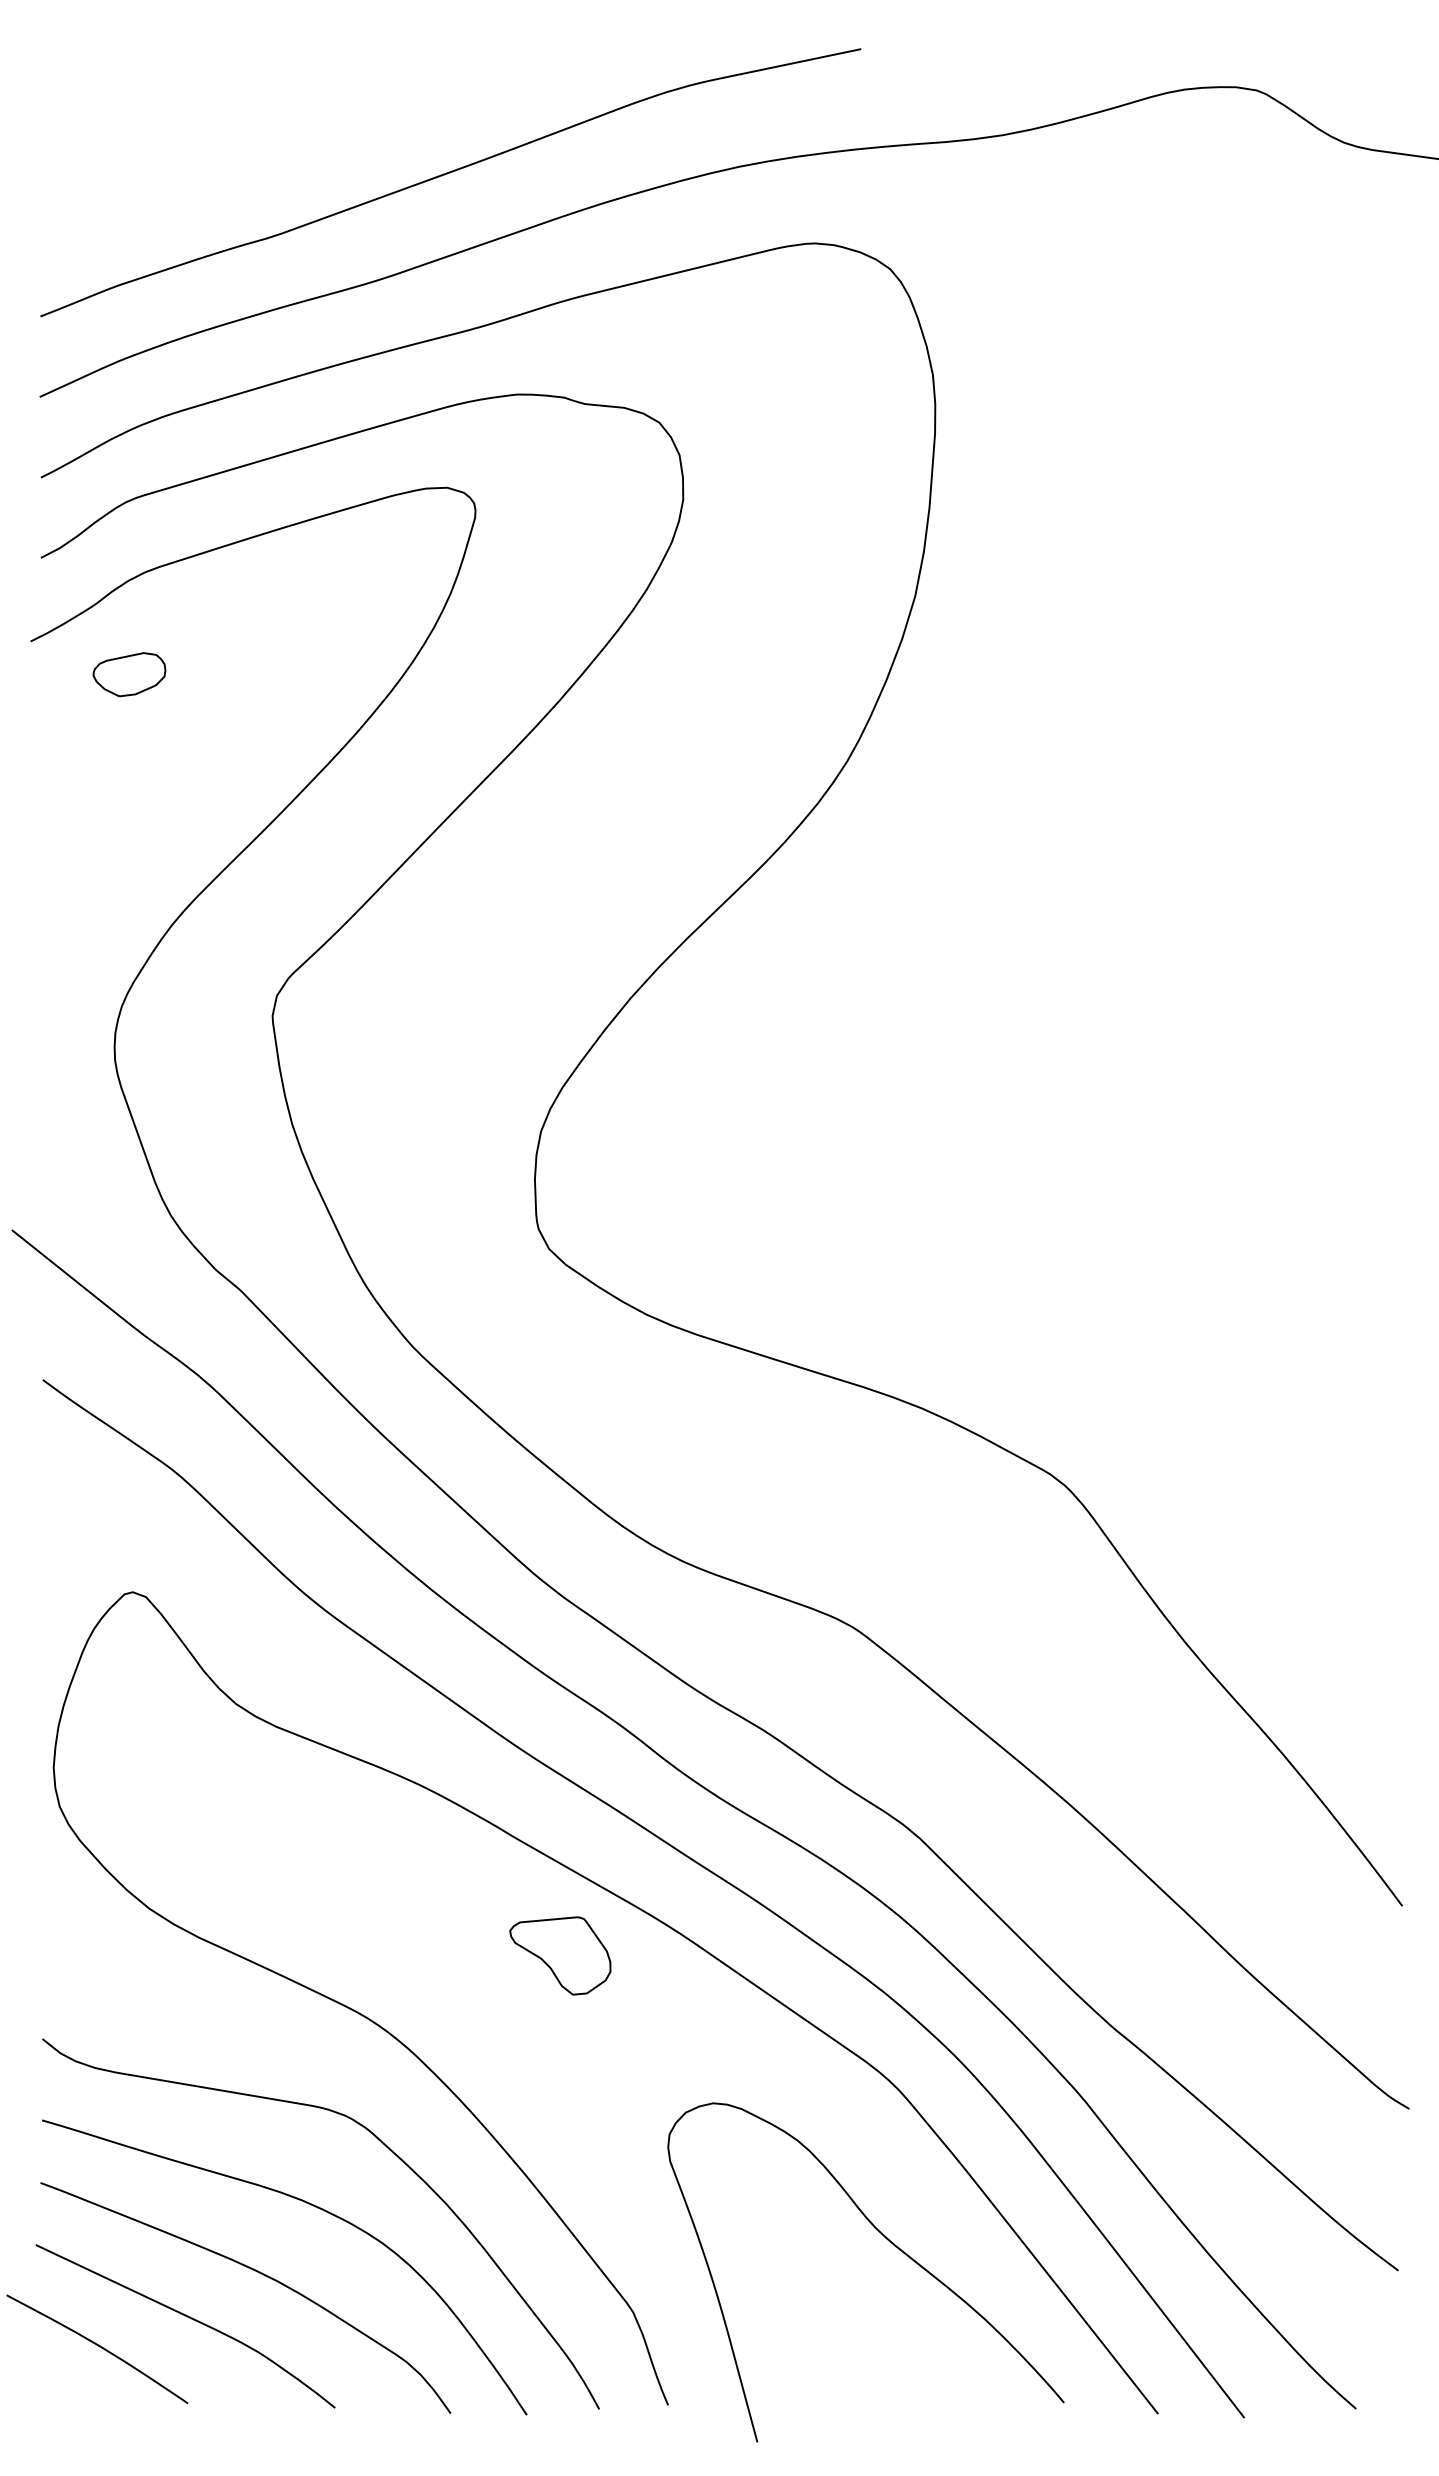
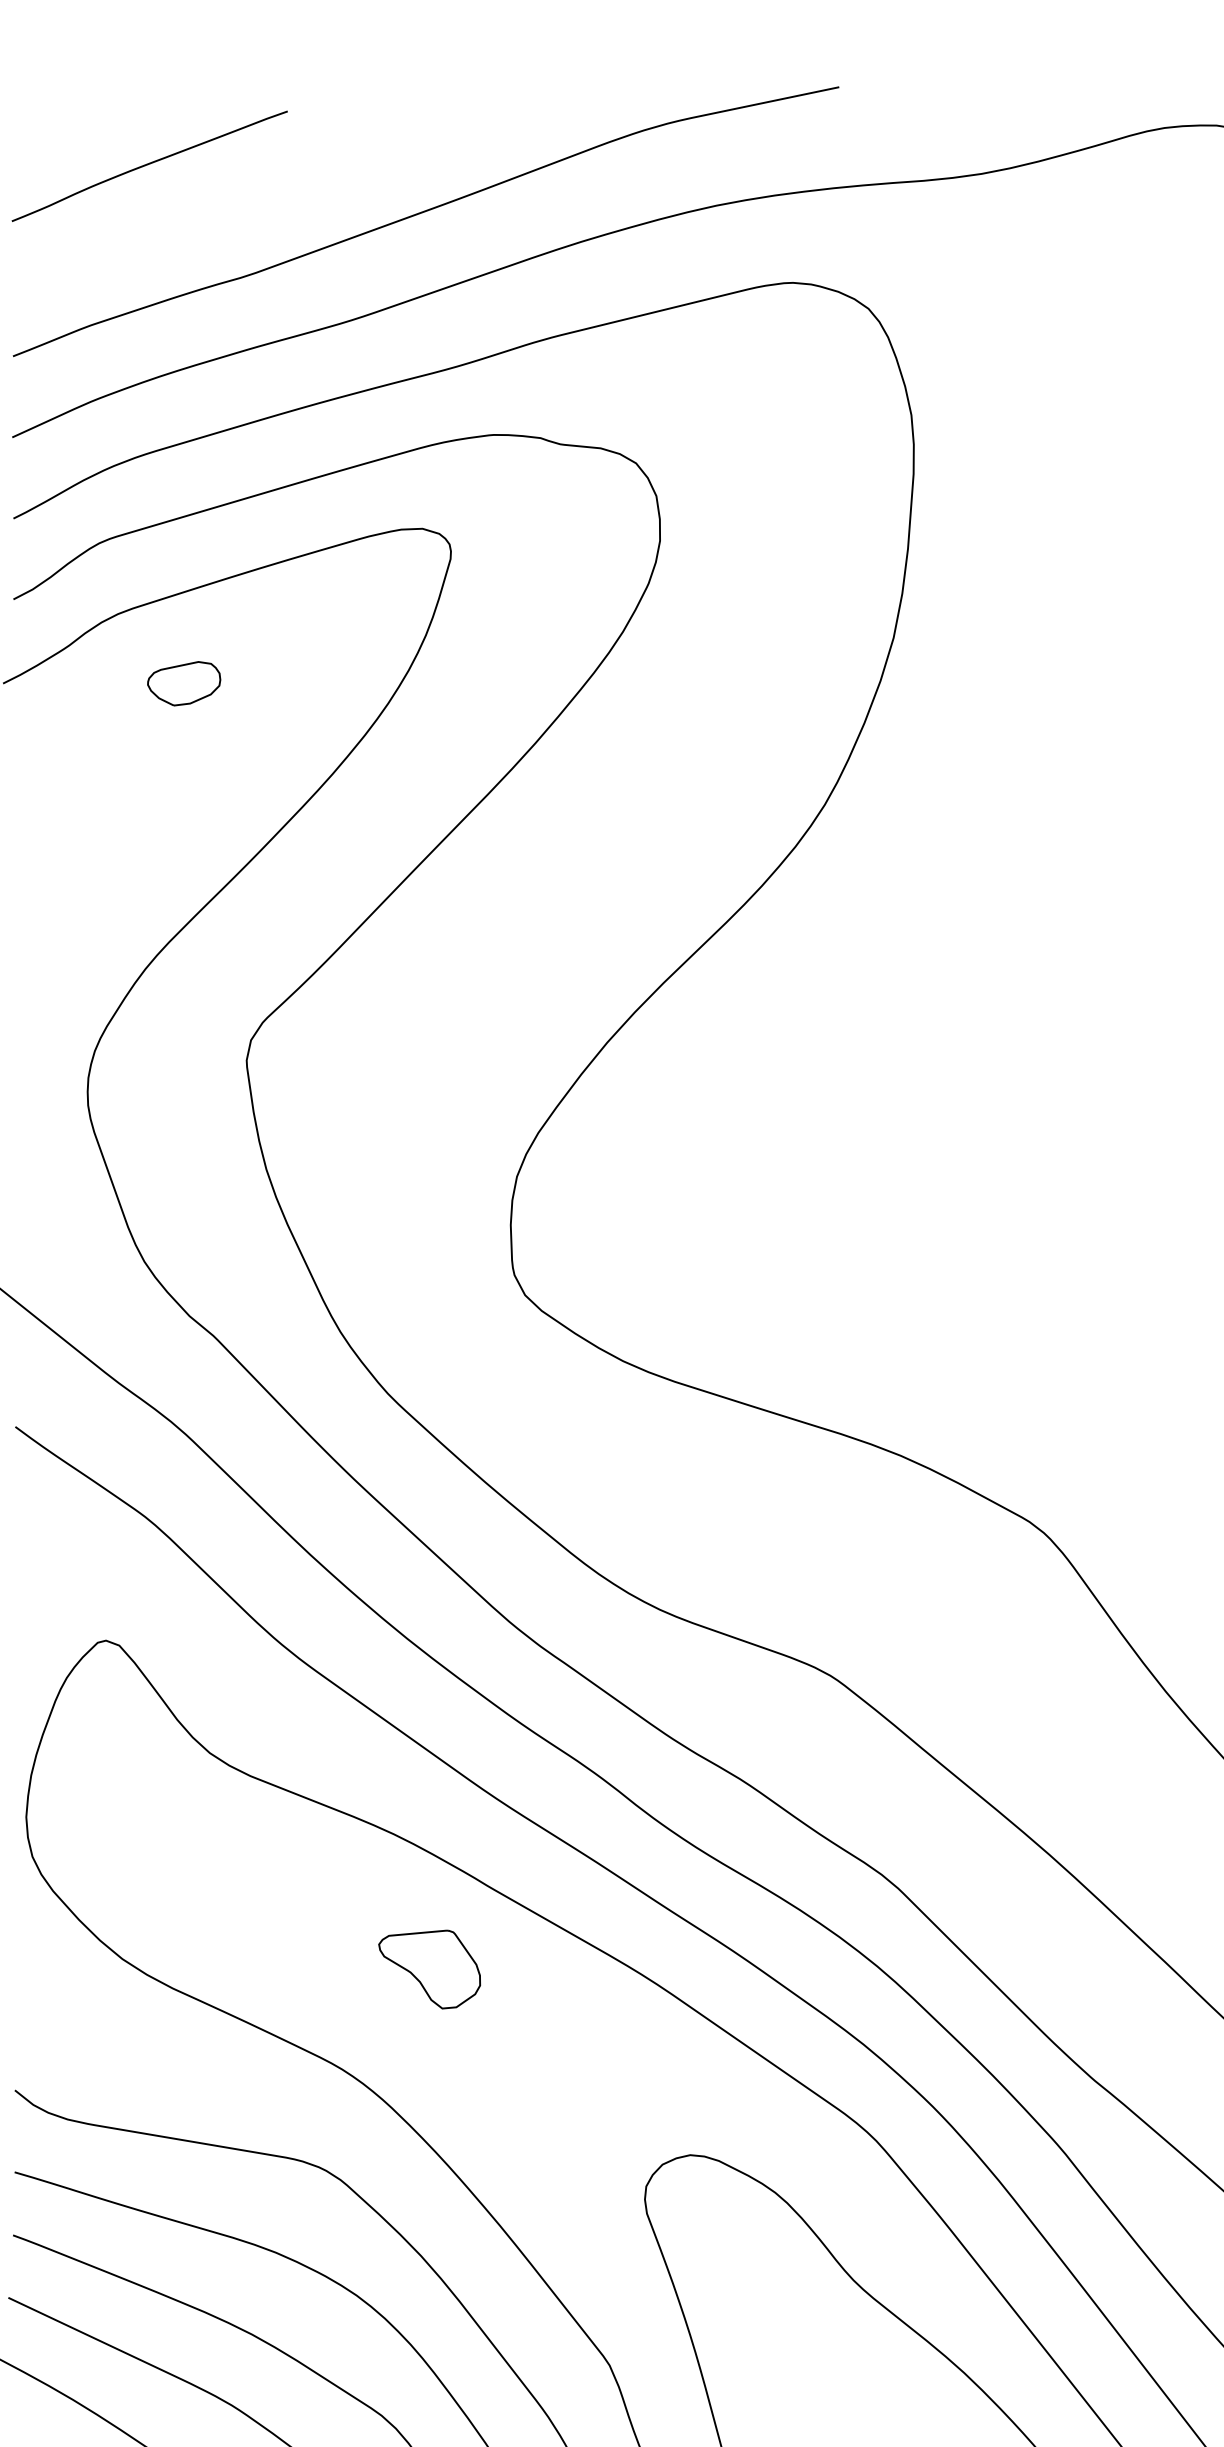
curve: (175, 126) -> (148, 165), added
part: (129, 674) -> (184, 683), moved
part: (560, 1955) -> (429, 1969), moved

